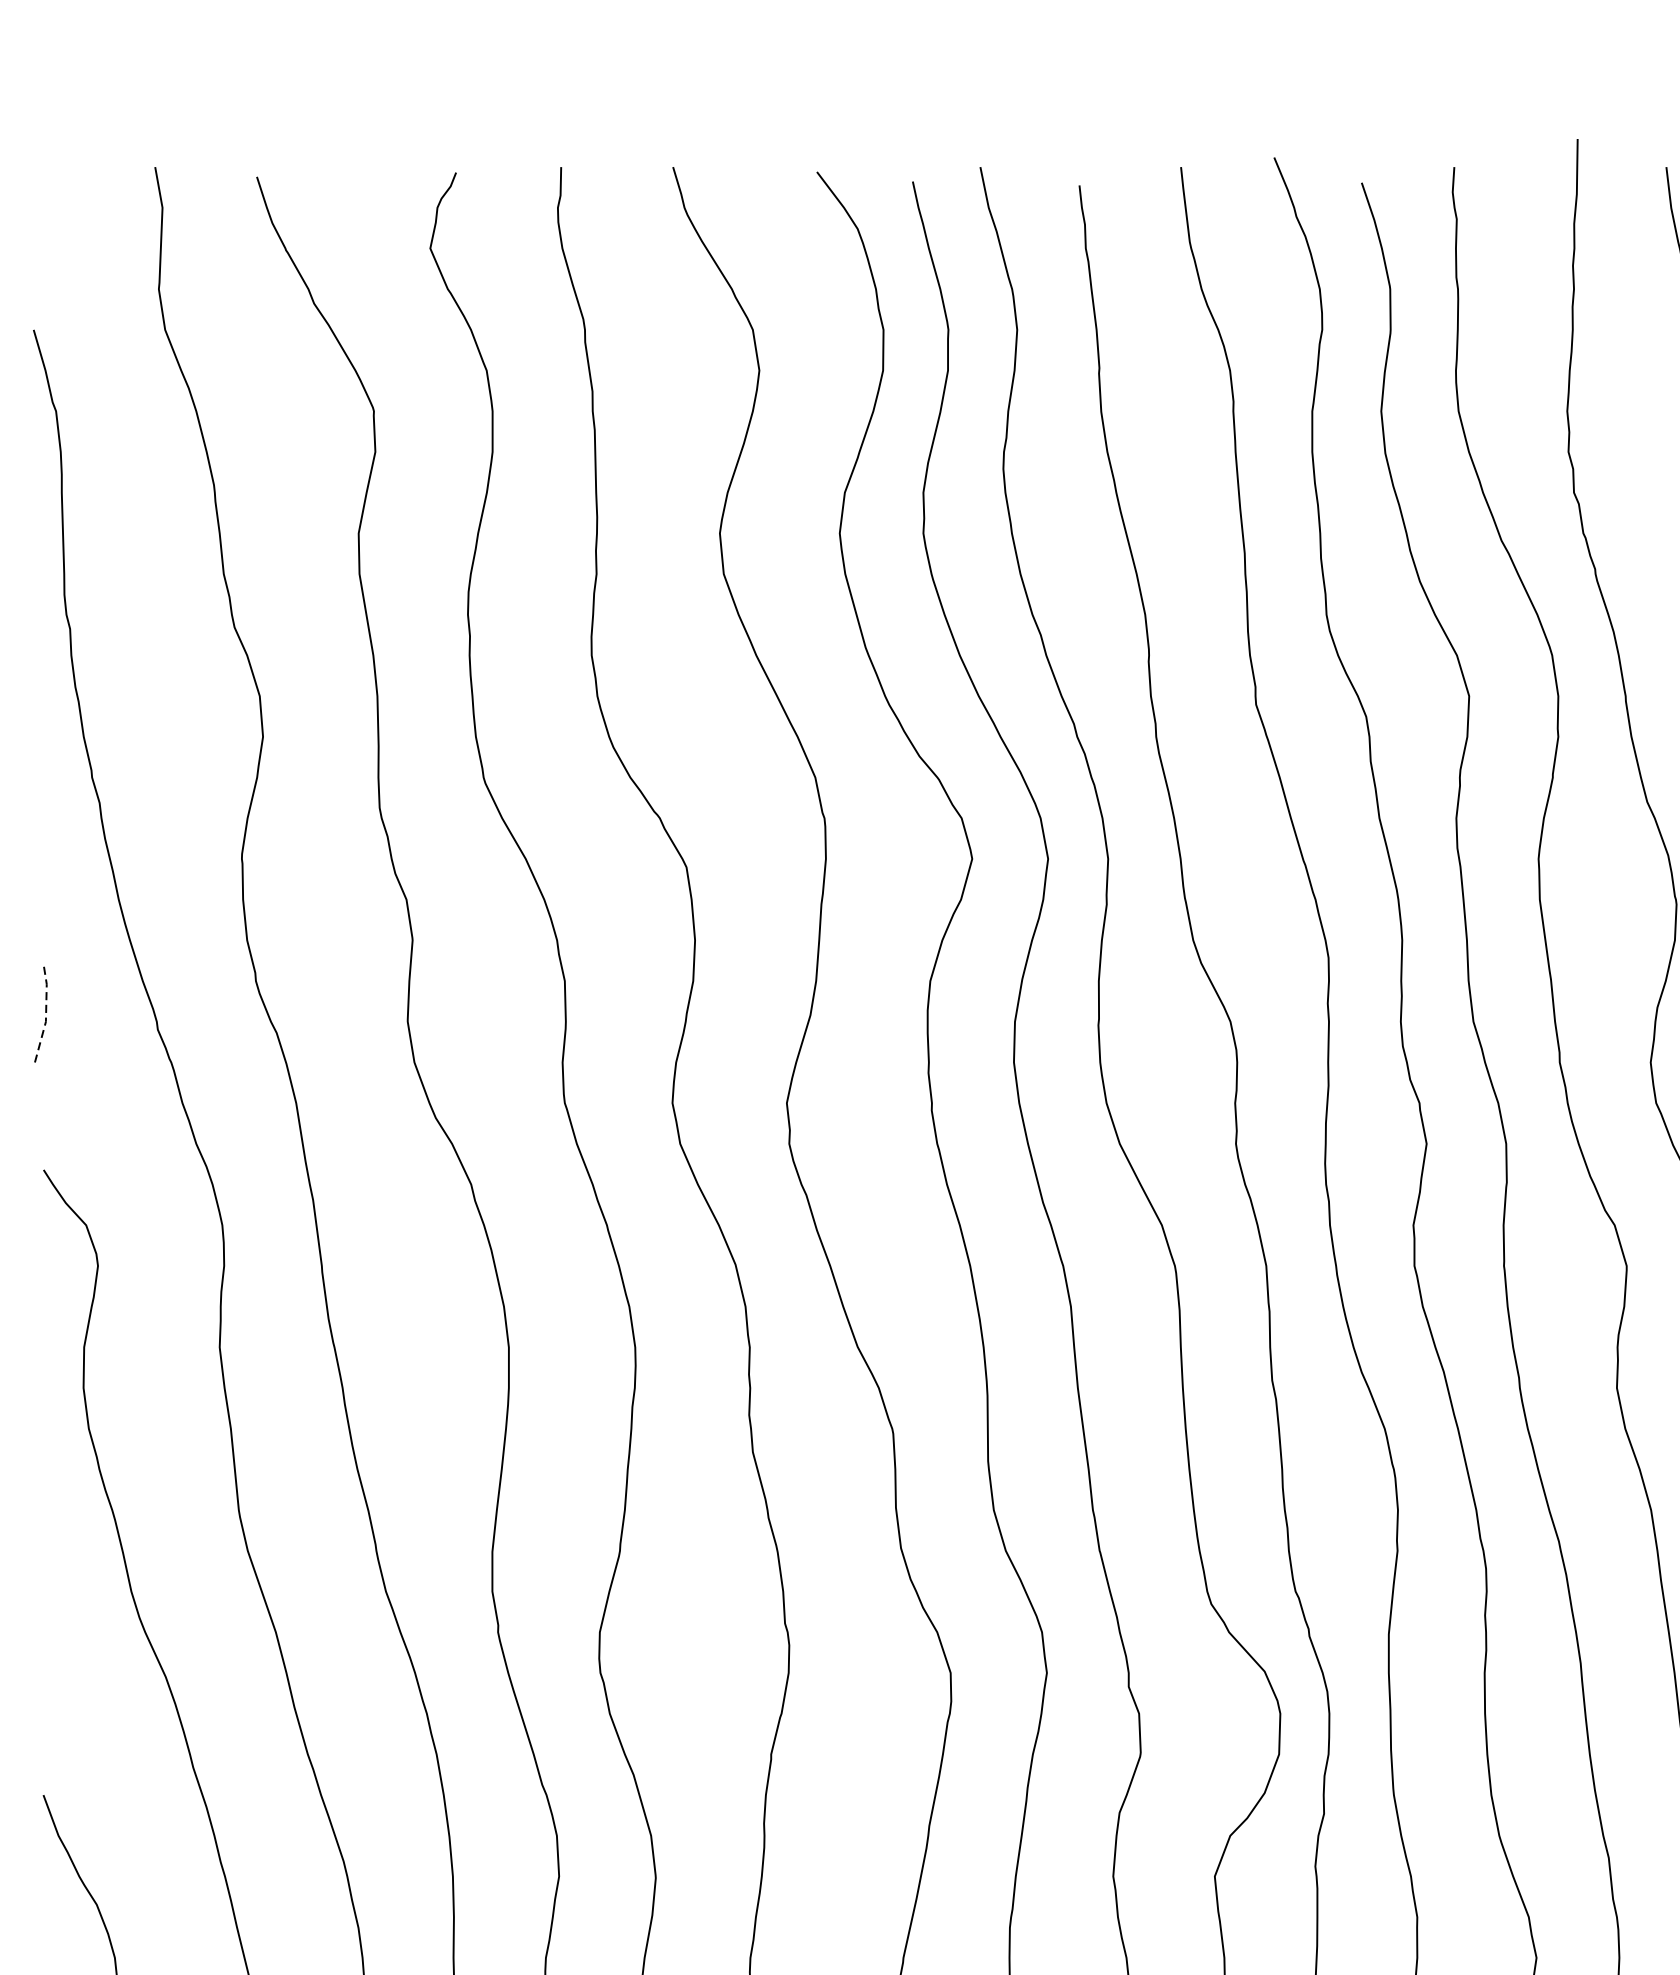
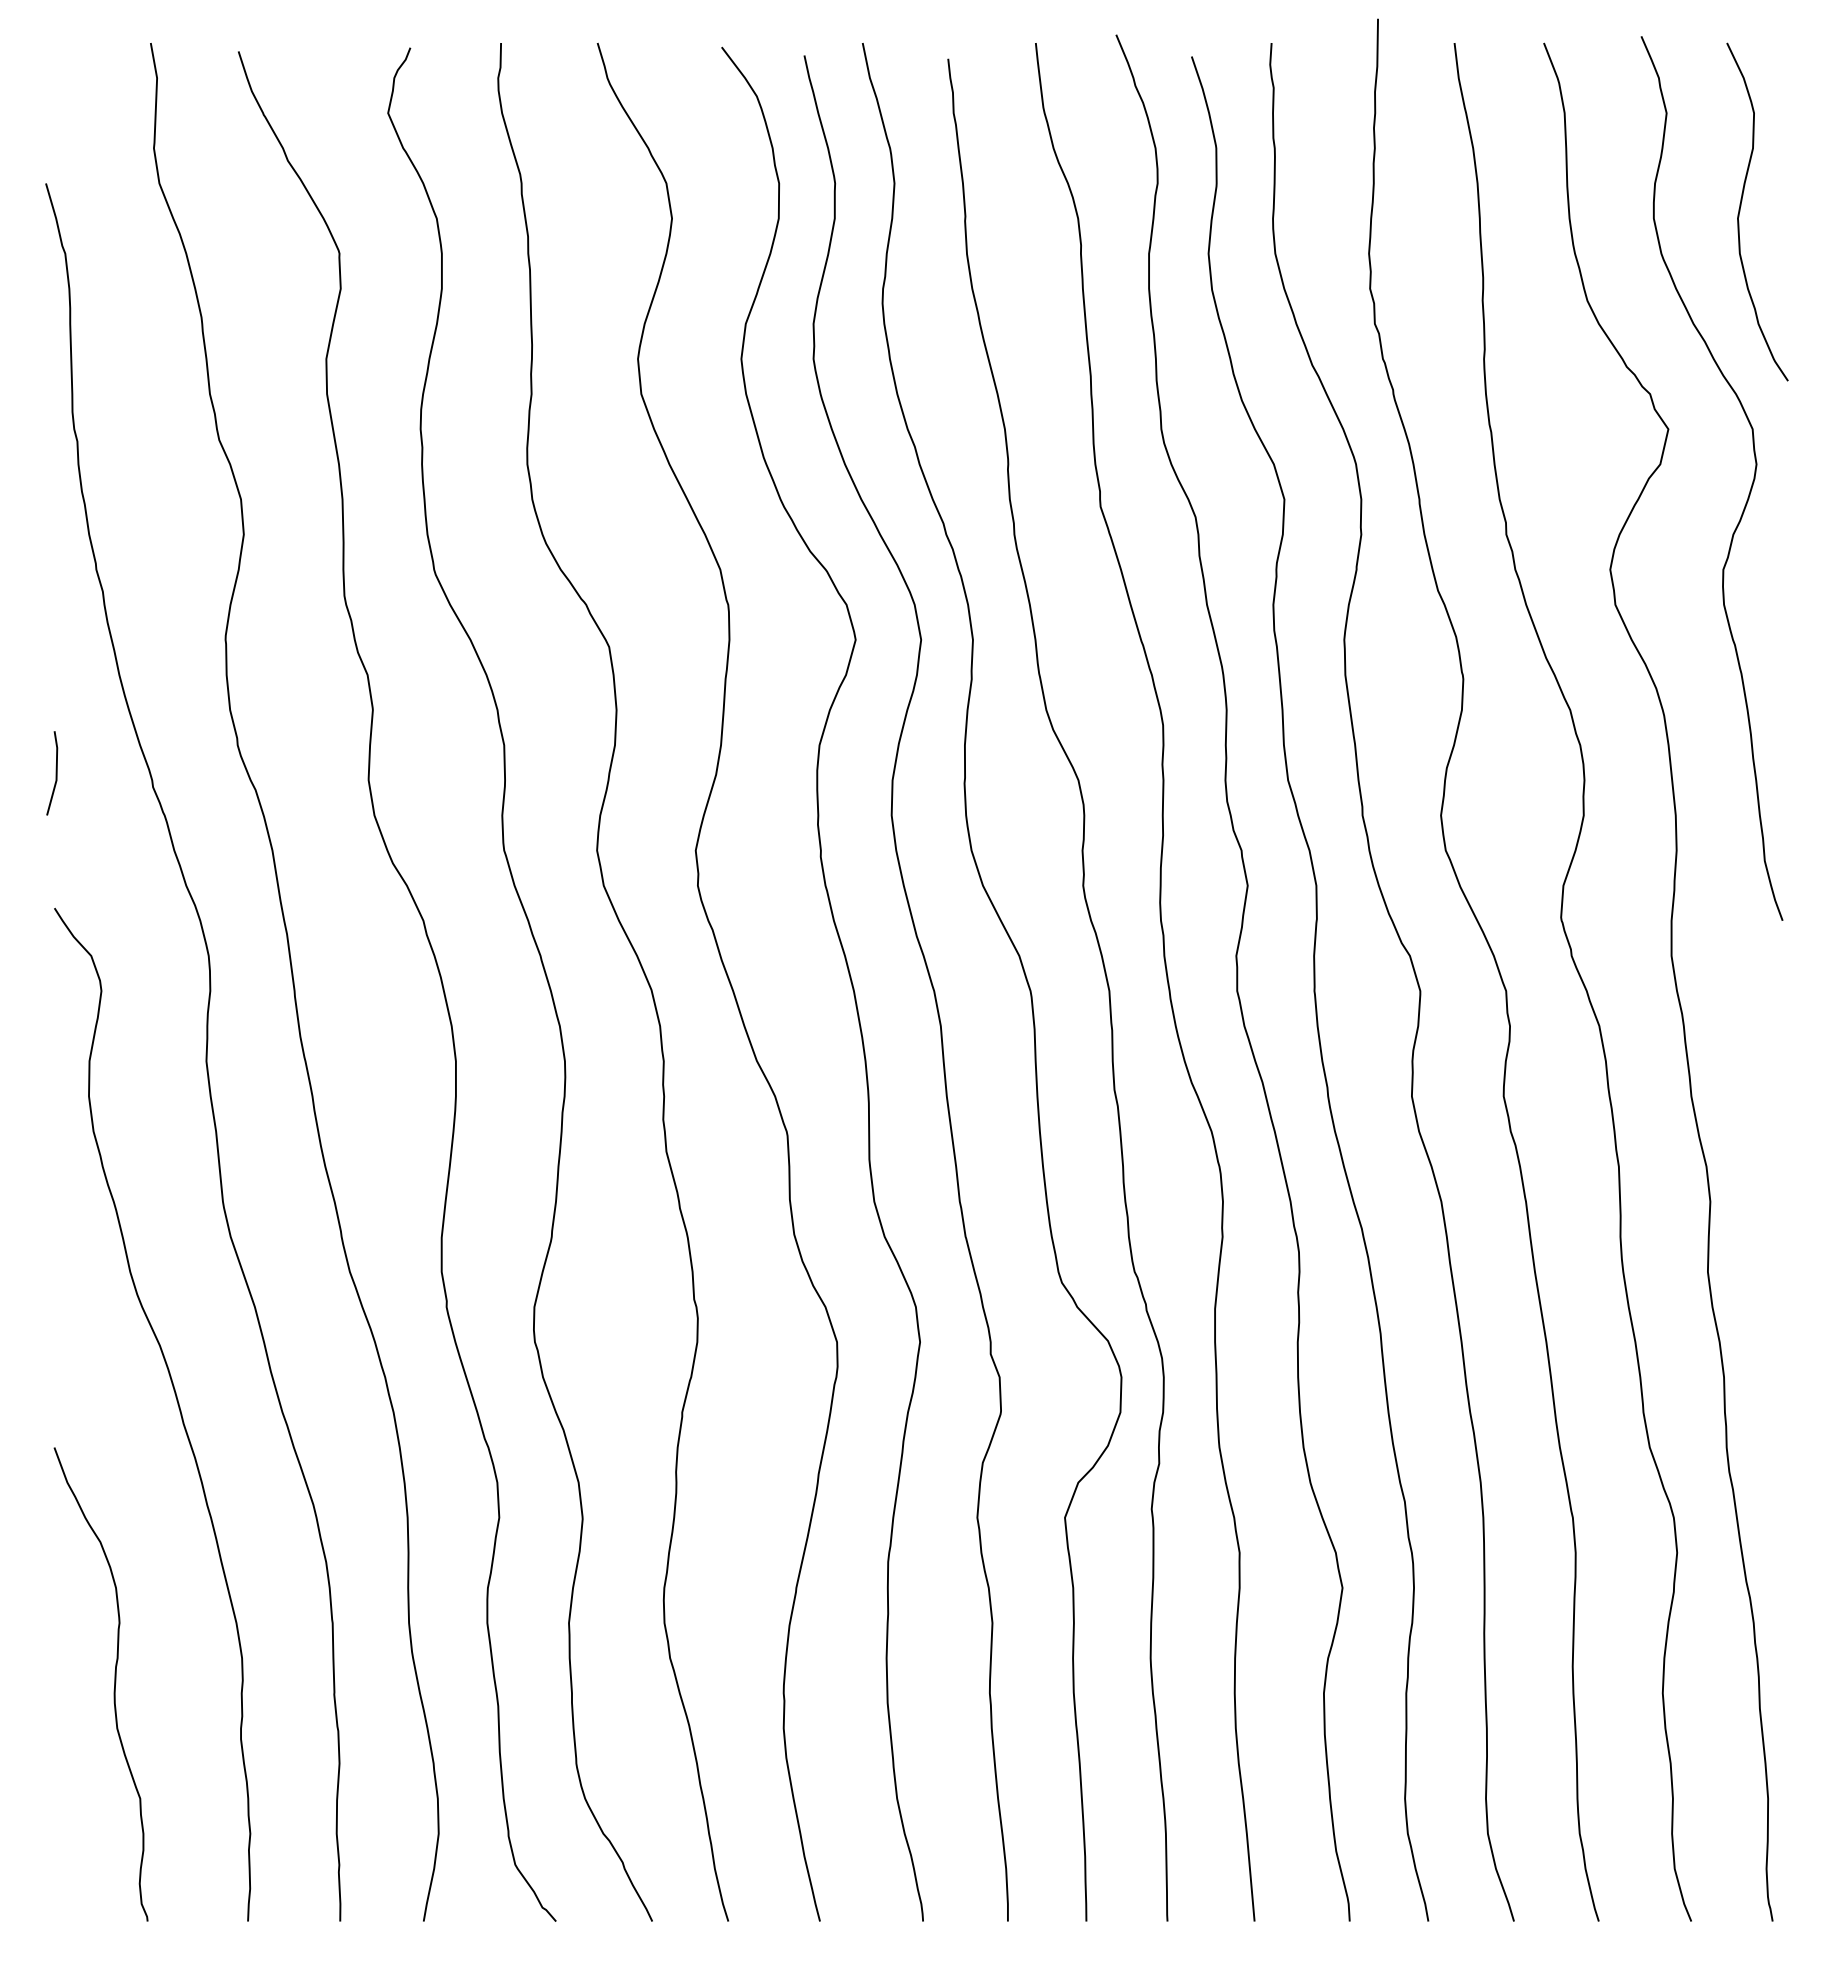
line: (45, 1013) -> (56, 773), dashed -> solid

